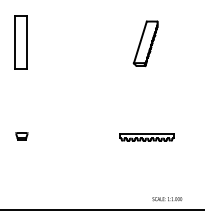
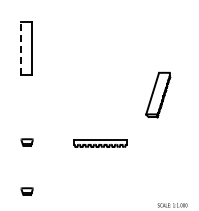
line: (15, 42) -> (20, 48), solid -> dashed
part: (145, 43) -> (157, 94), moved
part: (146, 137) -> (99, 143), moved
part: (21, 185) -> (26, 191), added

